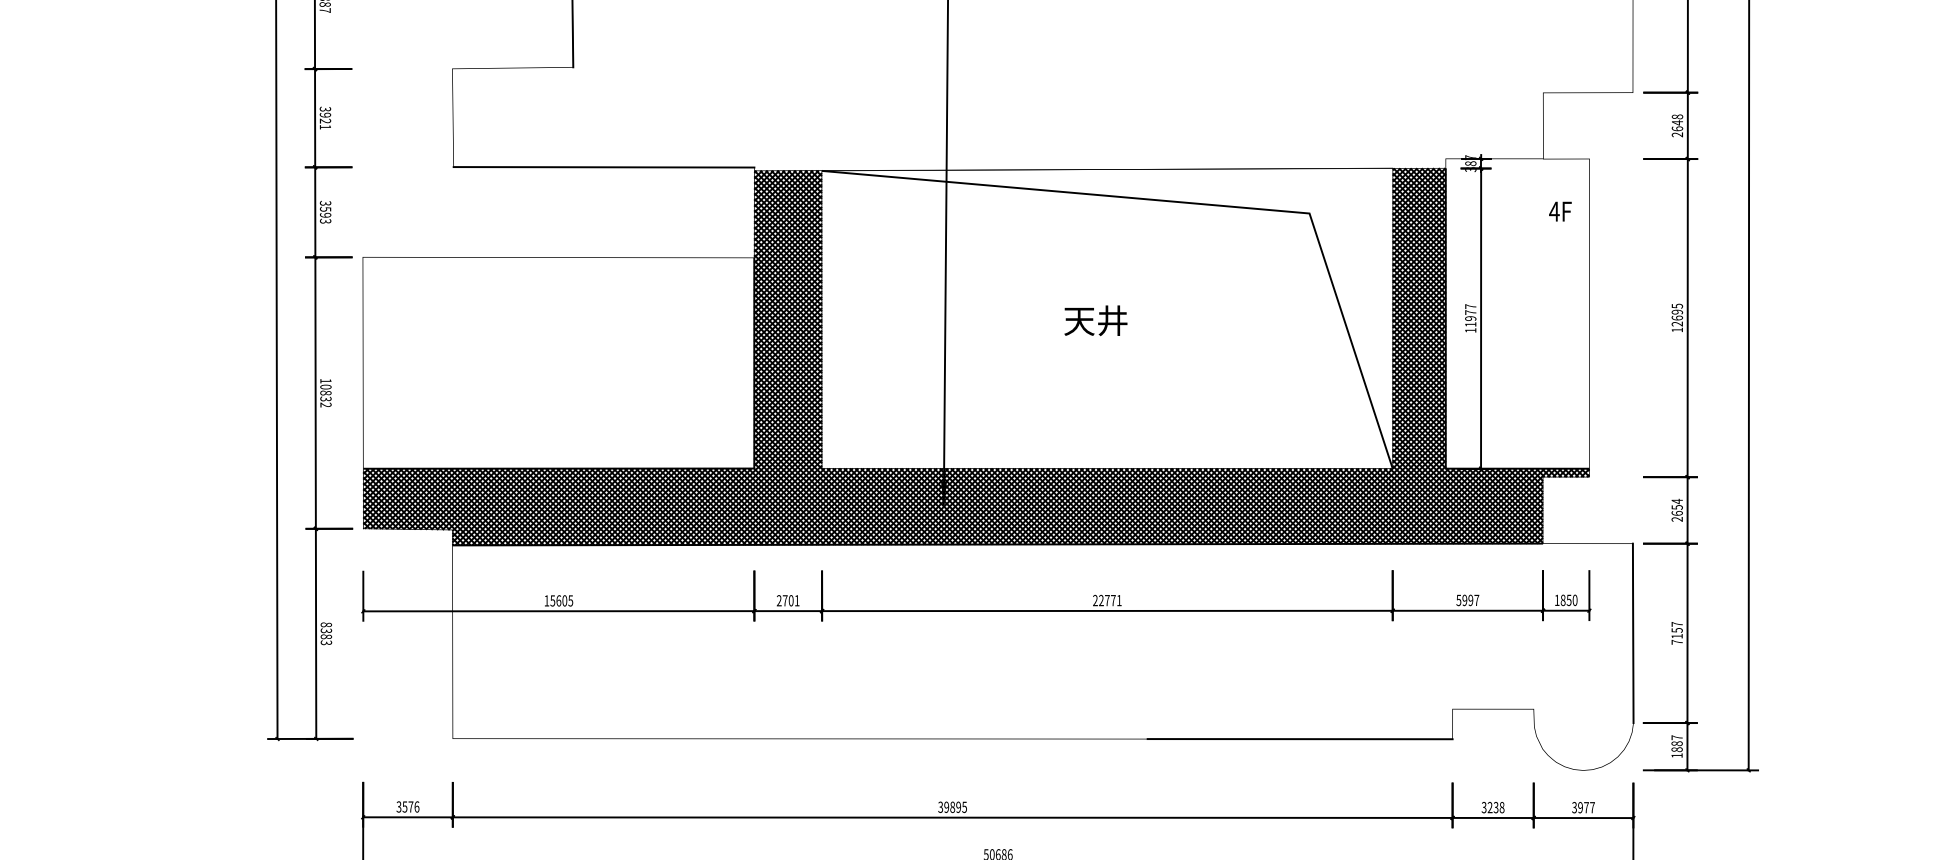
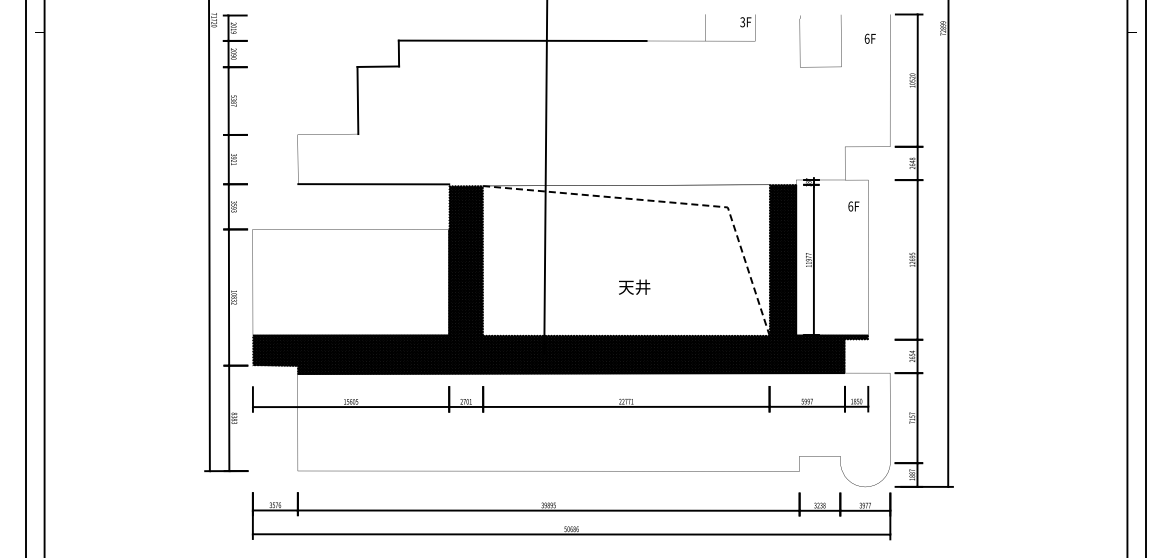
line: (1201, 203) -> (673, 202), solid -> dashed
text: (1553, 211) -> (850, 206), 4F -> 6F
text: (1095, 319) -> (634, 286), moved
line: (1633, 634) -> (890, 418), removed
line: (1298, 739) -> (722, 471), removed

